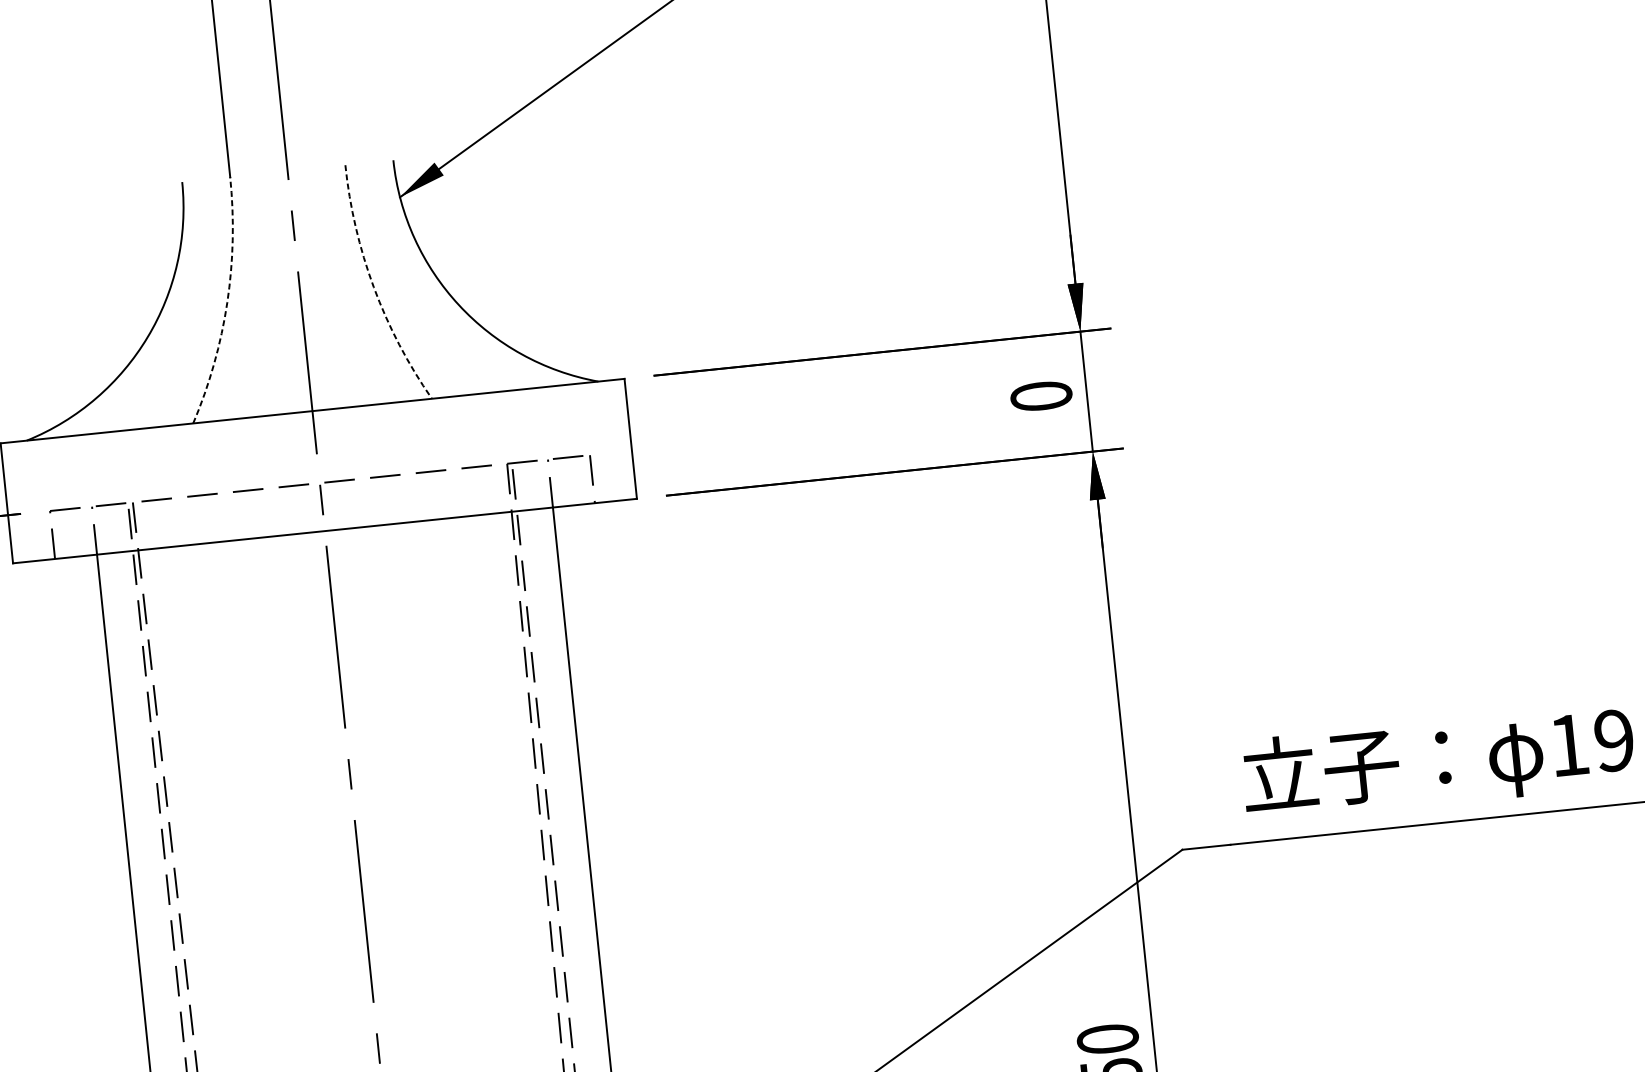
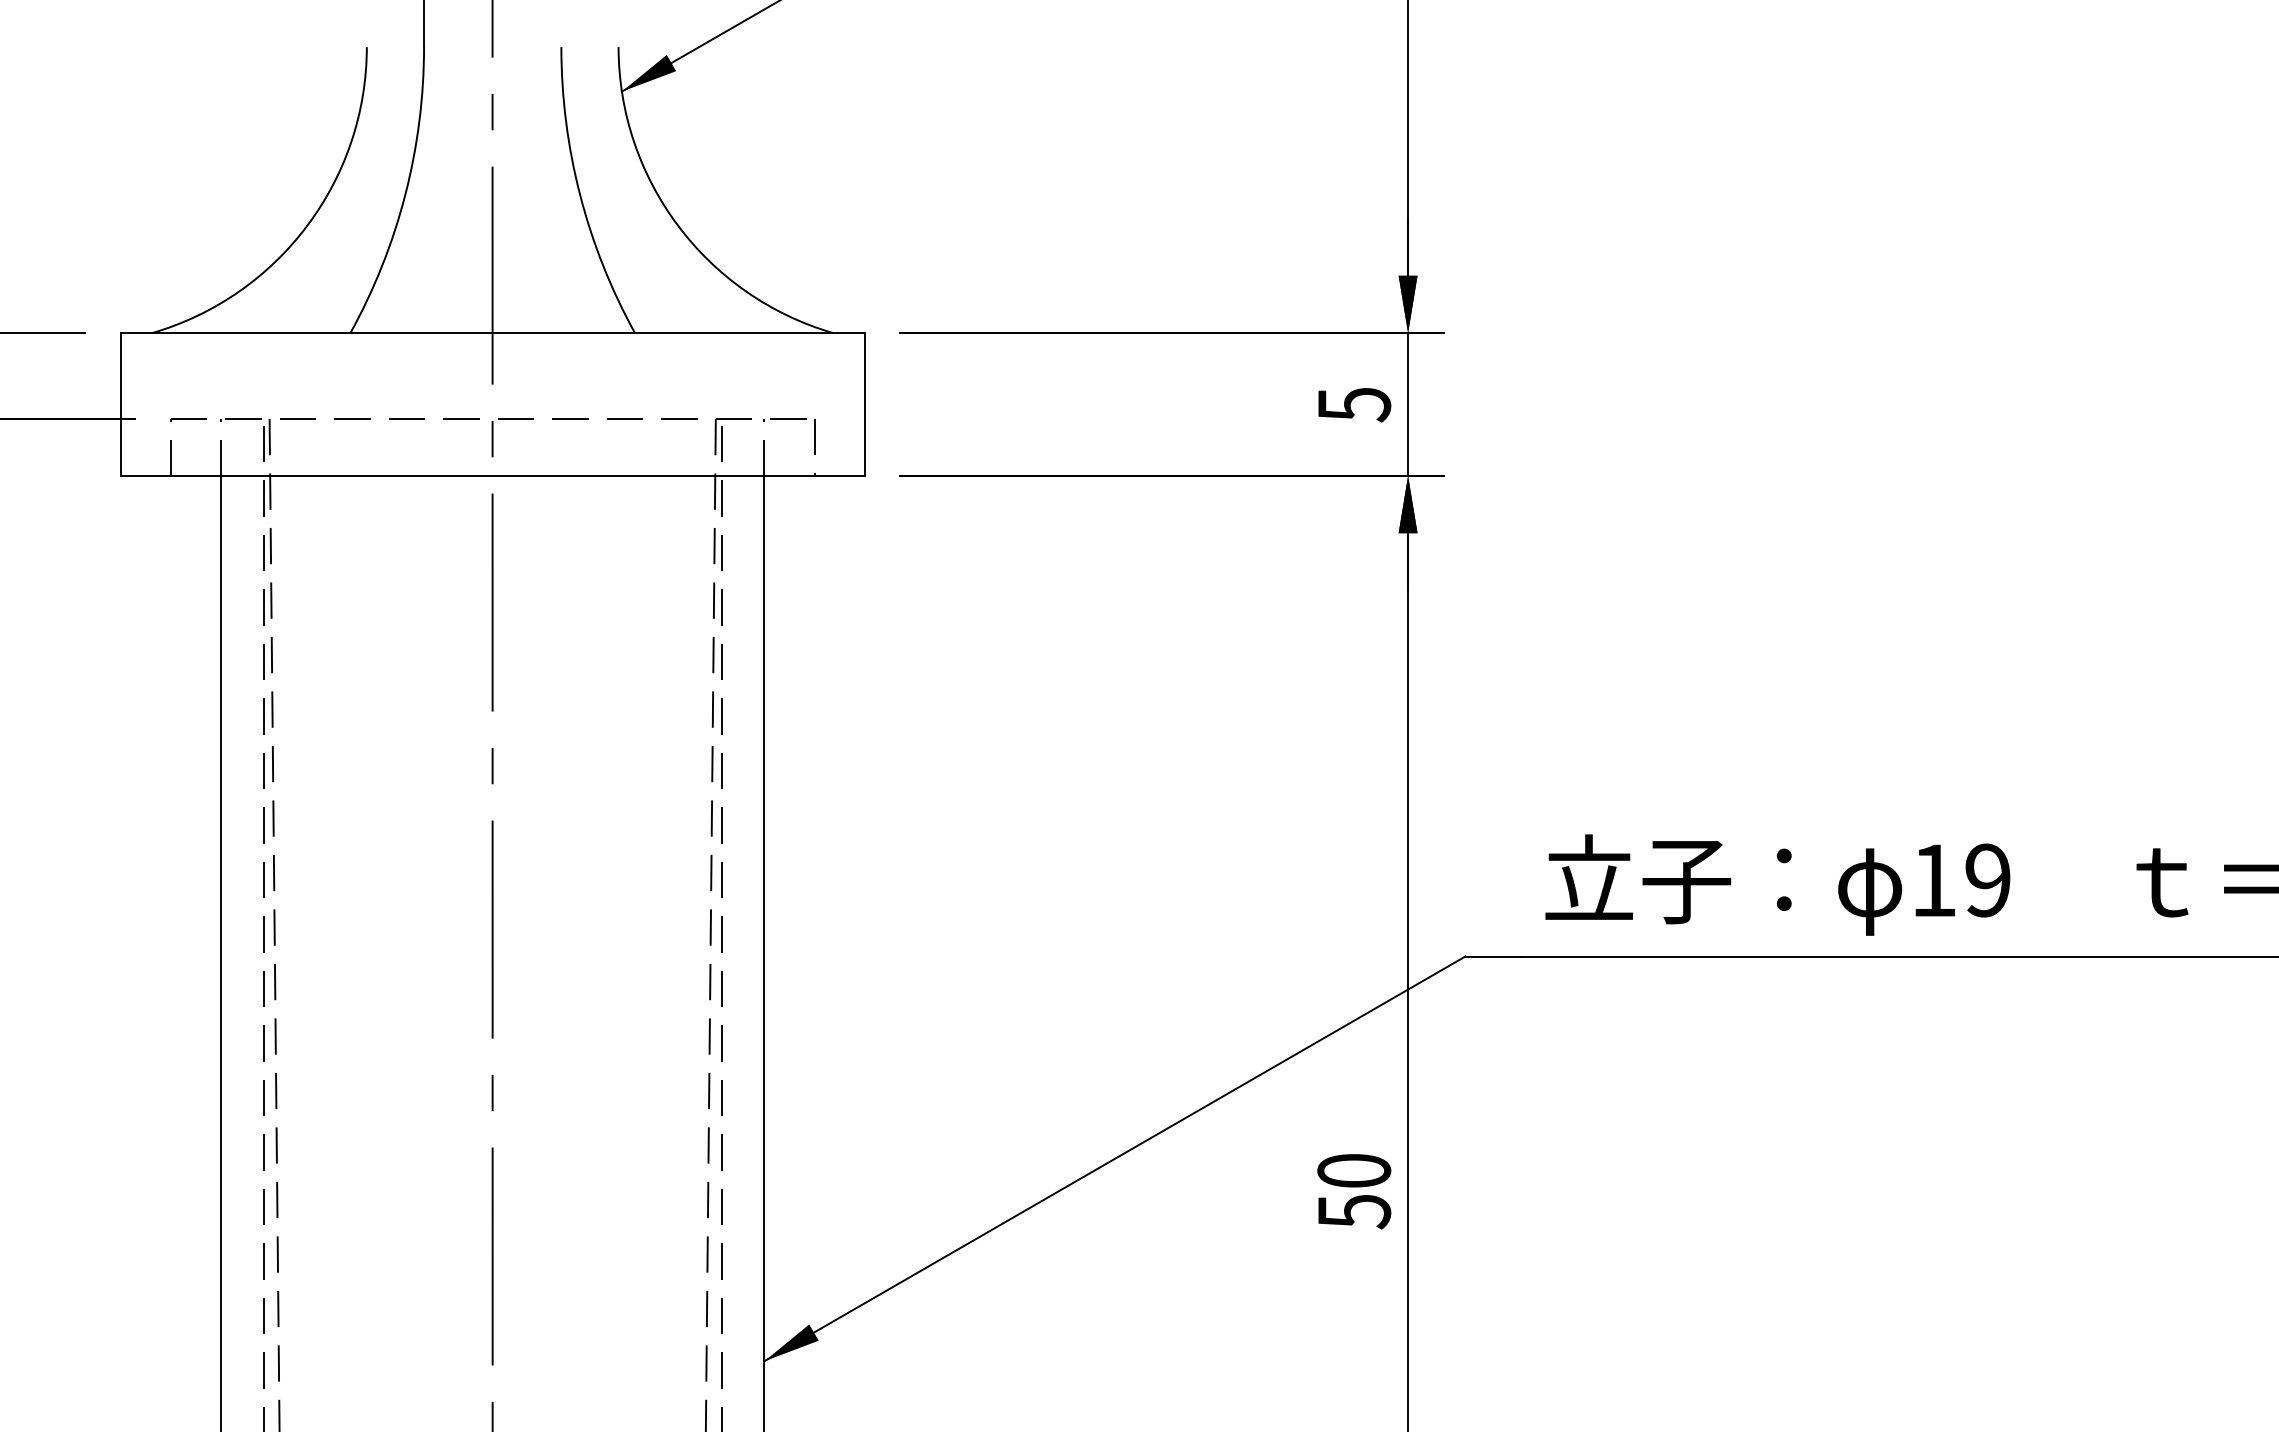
arc: (374, 287) -> (580, 194), dashed -> solid
arc: (227, 302) -> (405, 194), dashed -> solid
text: (1041, 396) -> (1354, 404), 0 -> 5

